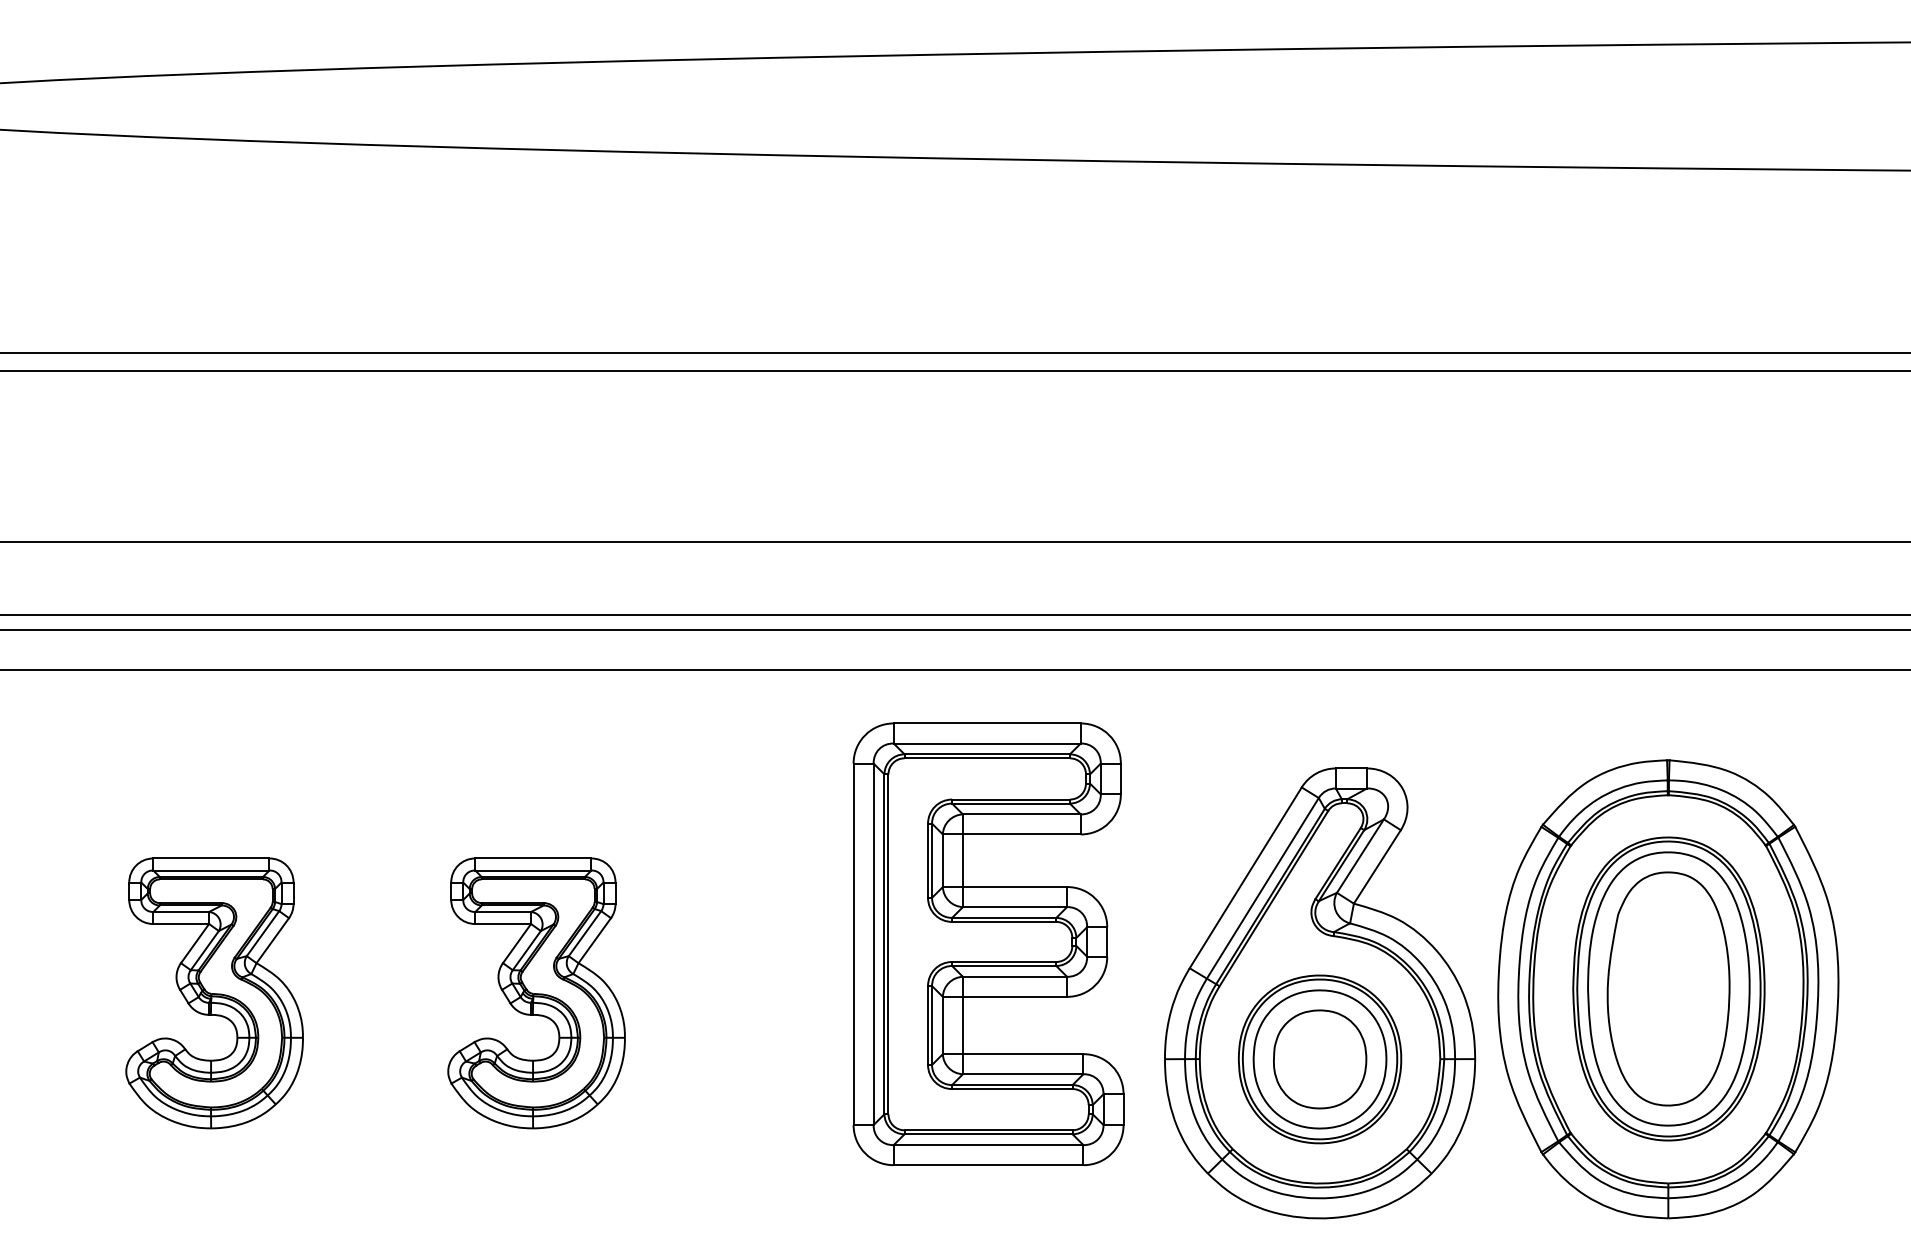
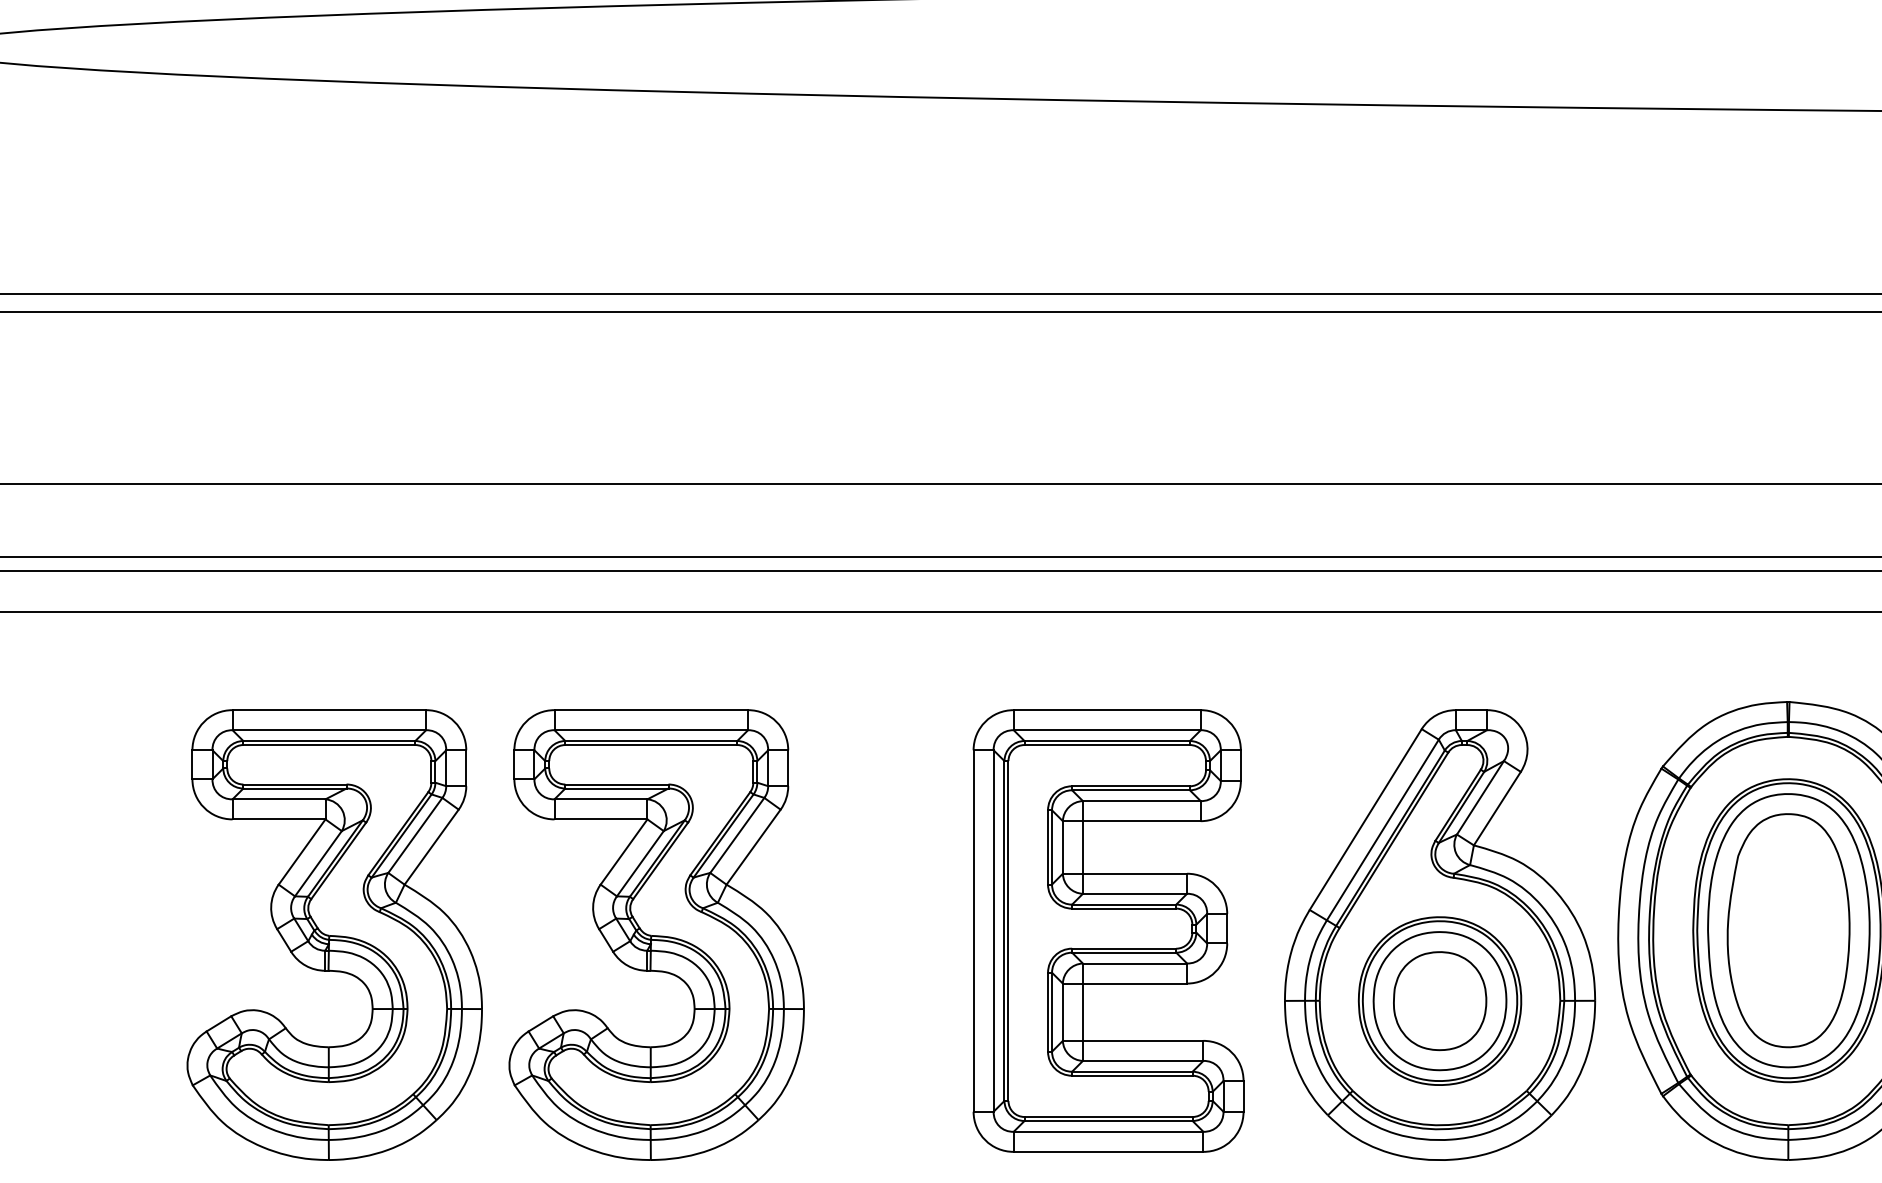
part: (988, 944) -> (1108, 931), moved
part: (214, 993) -> (334, 935), size x1.67
part: (536, 993) -> (656, 935), size x1.67

